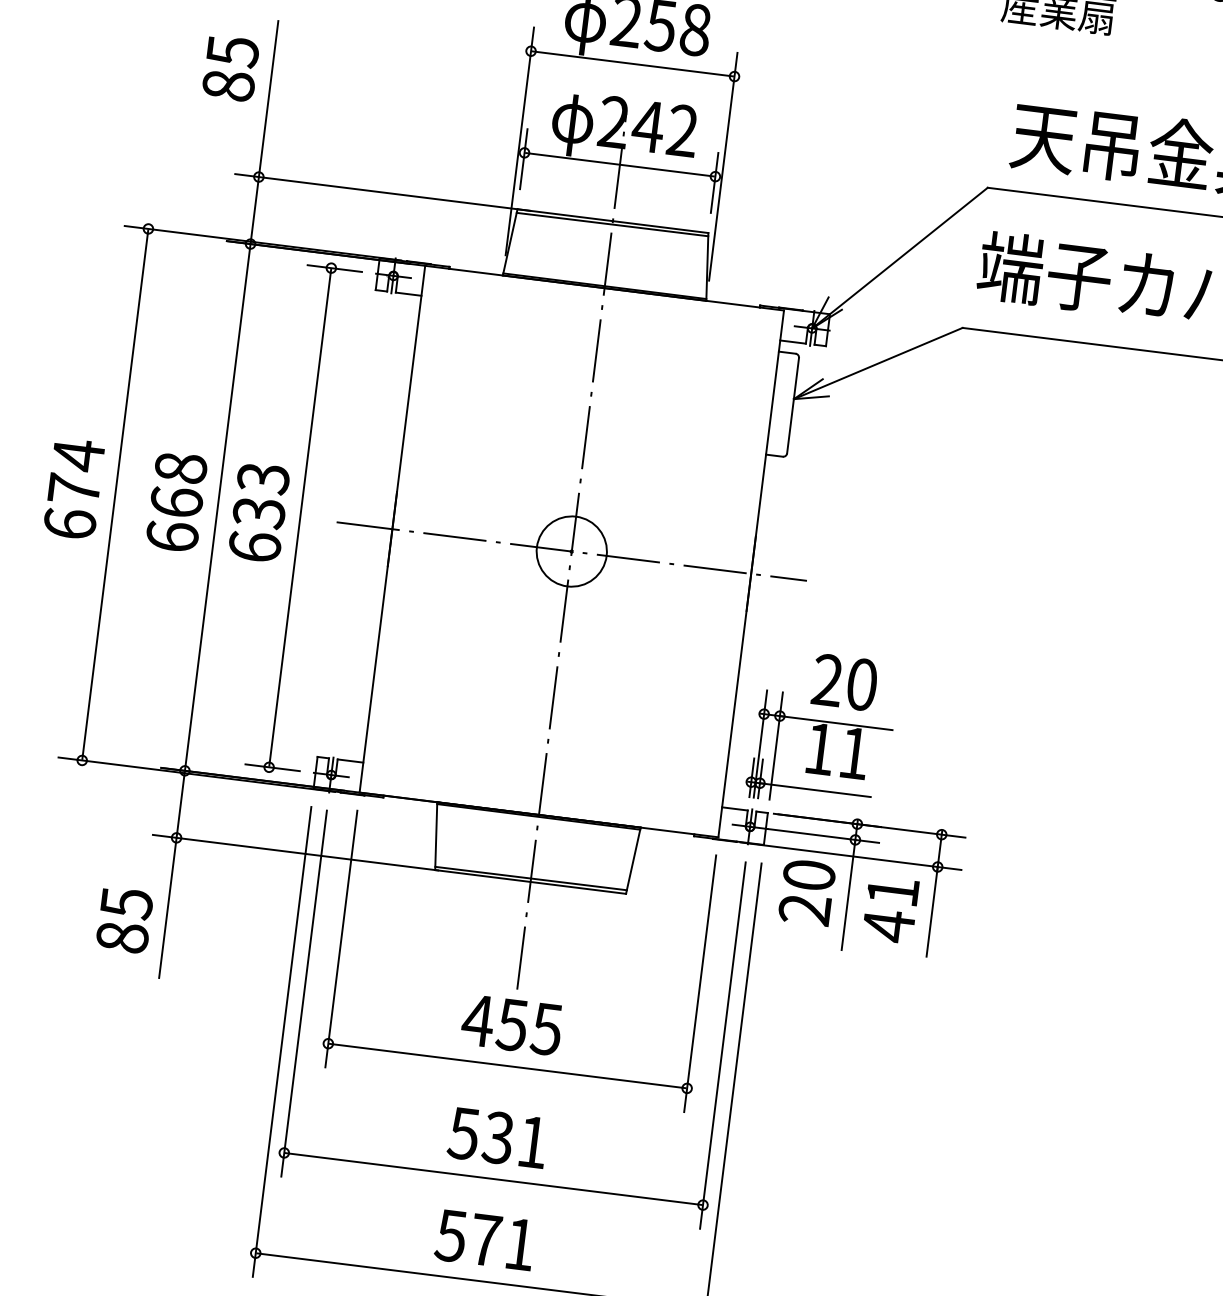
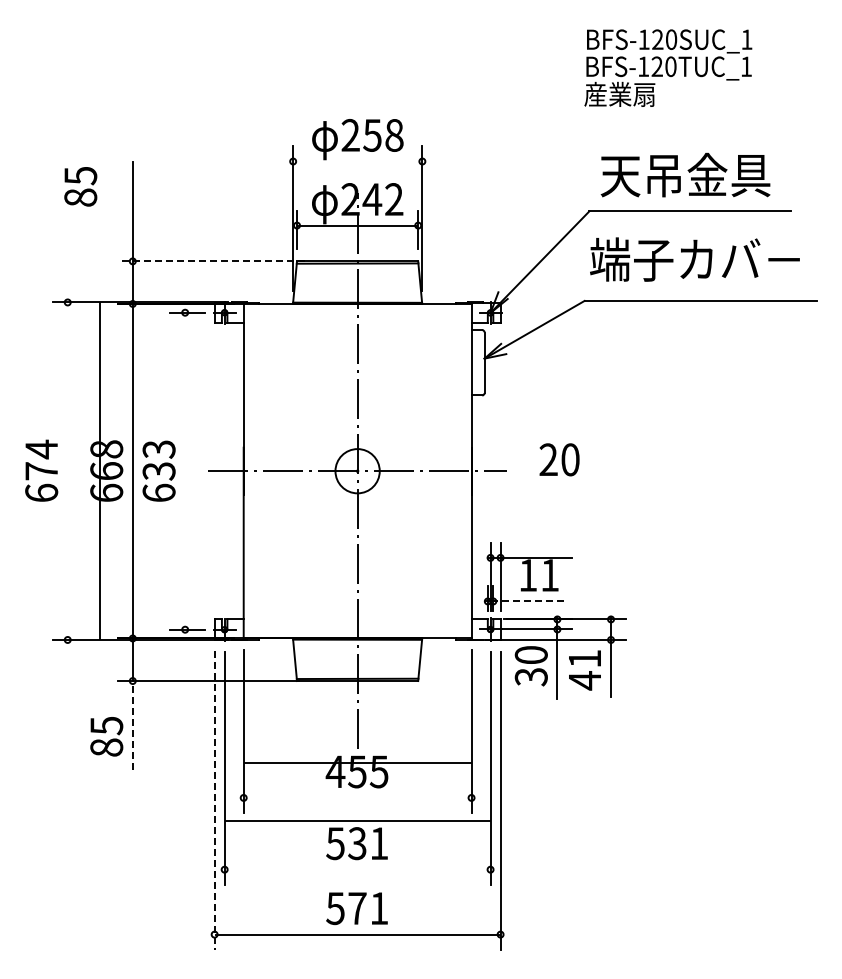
line: (632, 63) -> (357, 161), removed
text: (230, 68) -> (80, 186), moved
line: (382, 192) -> (211, 261), solid -> dashed
line: (115, 493) -> (99, 470), moved
line: (300, 516) -> (185, 470), removed
text: (844, 681) -> (559, 459), moved
line: (815, 790) -> (528, 601), solid -> dashed
line: (167, 907) -> (132, 725), solid -> dashed
text: (805, 910) -> (531, 677), 20 -> 30
line: (281, 1042) -> (214, 800), solid -> dashed
line: (507, 1065) -> (357, 762), moved
line: (493, 1178) -> (357, 820), moved

